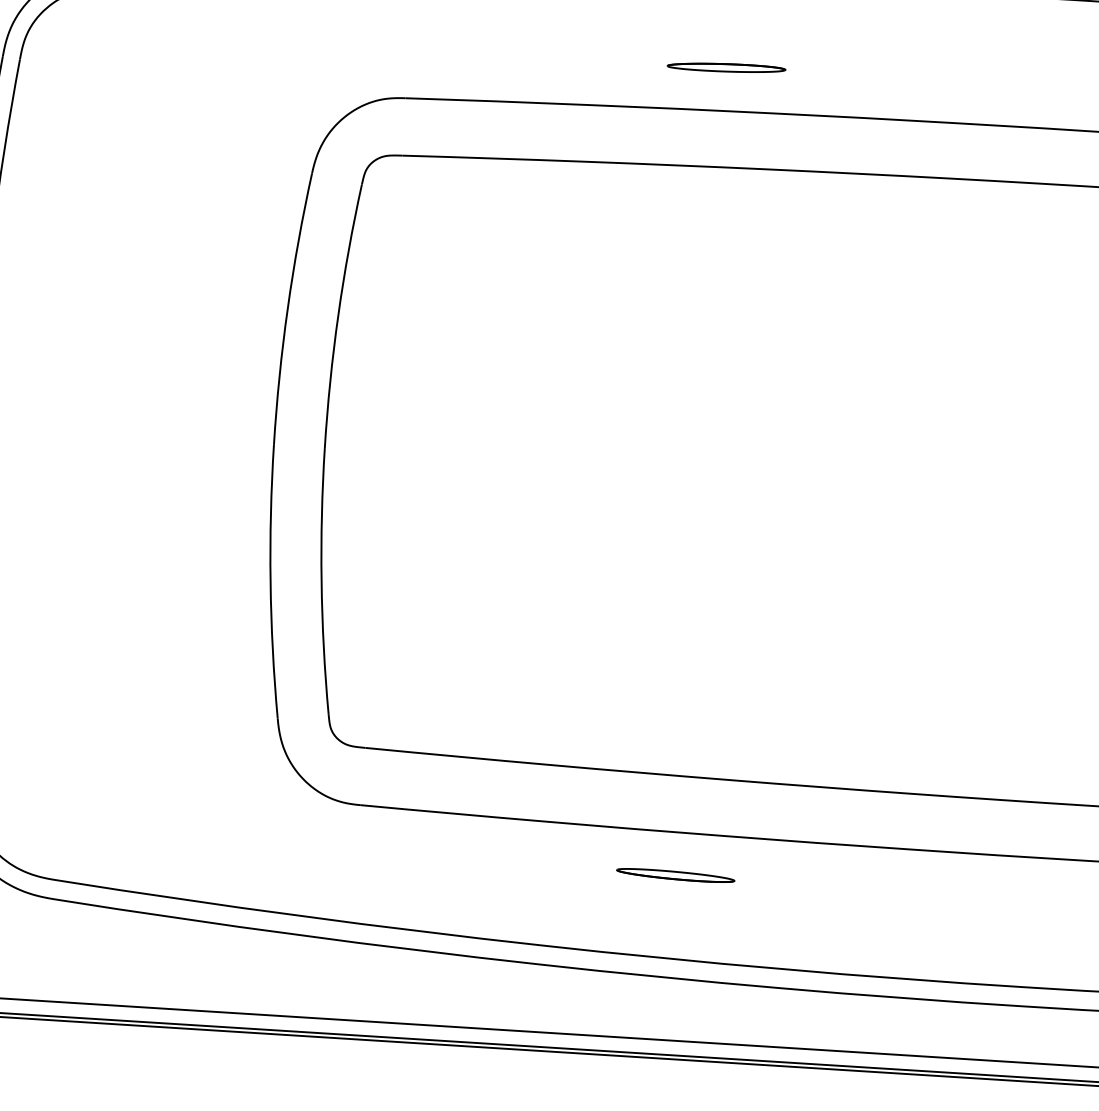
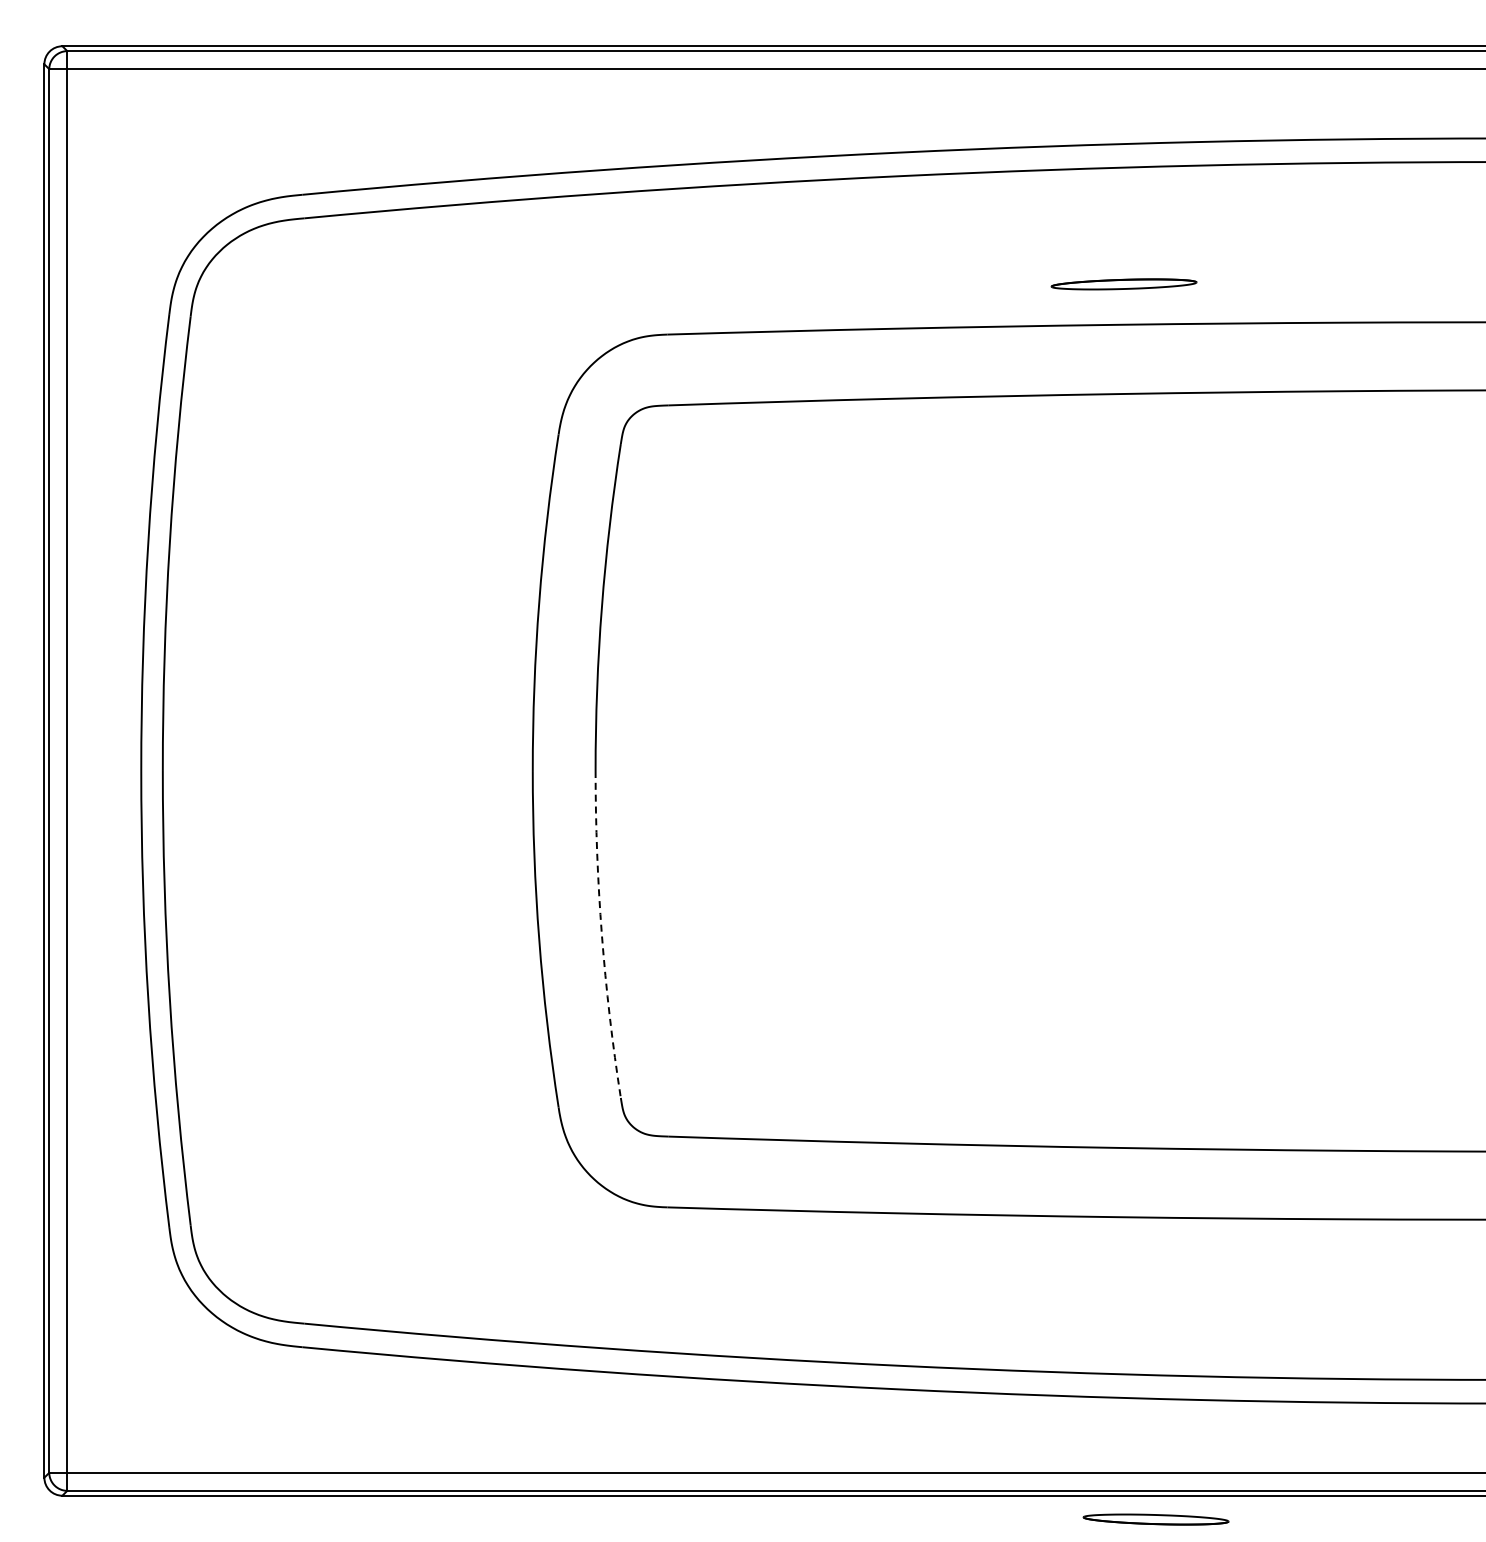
part: (726, 67) -> (1123, 284), moved
arc: (321, 580) -> (601, 934), solid -> dashed
part: (675, 875) -> (1155, 1519), moved

